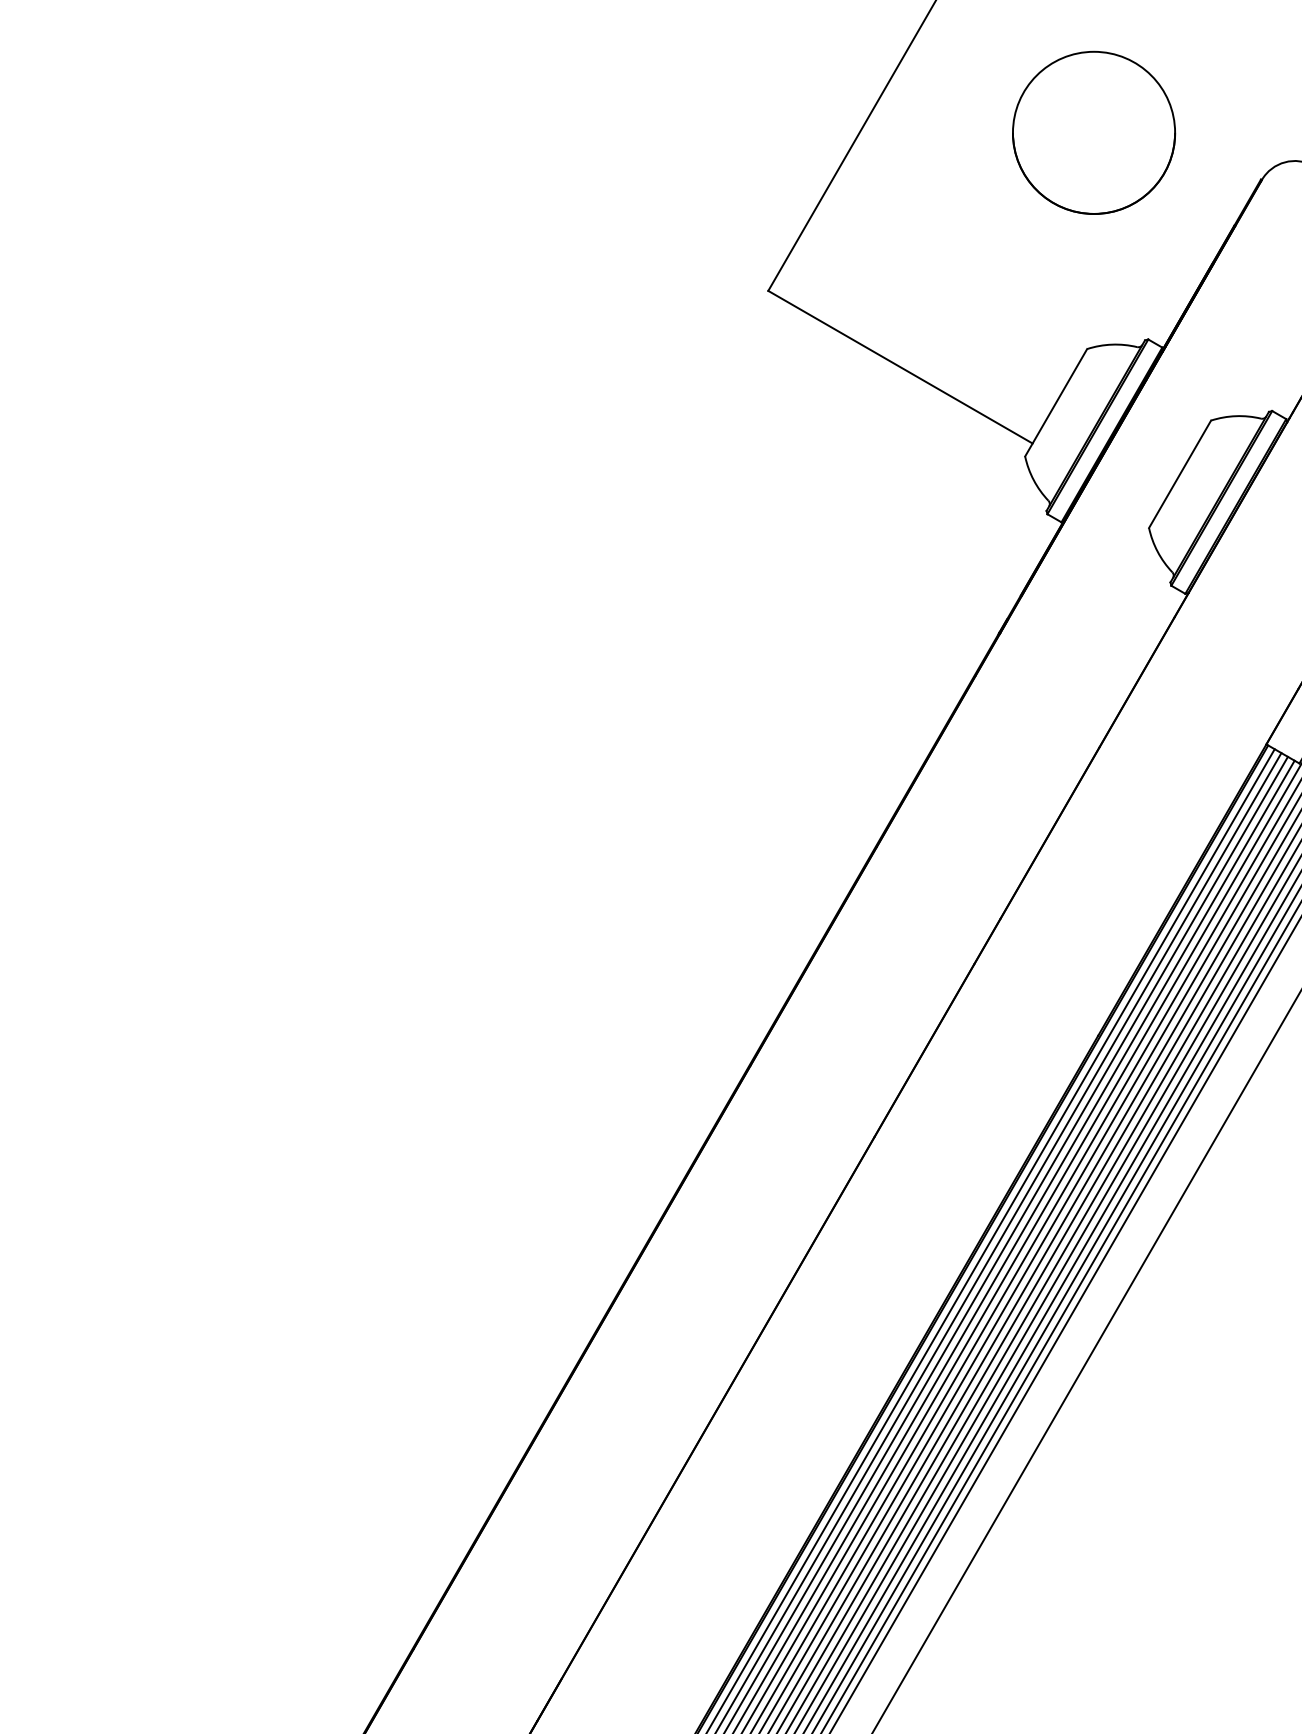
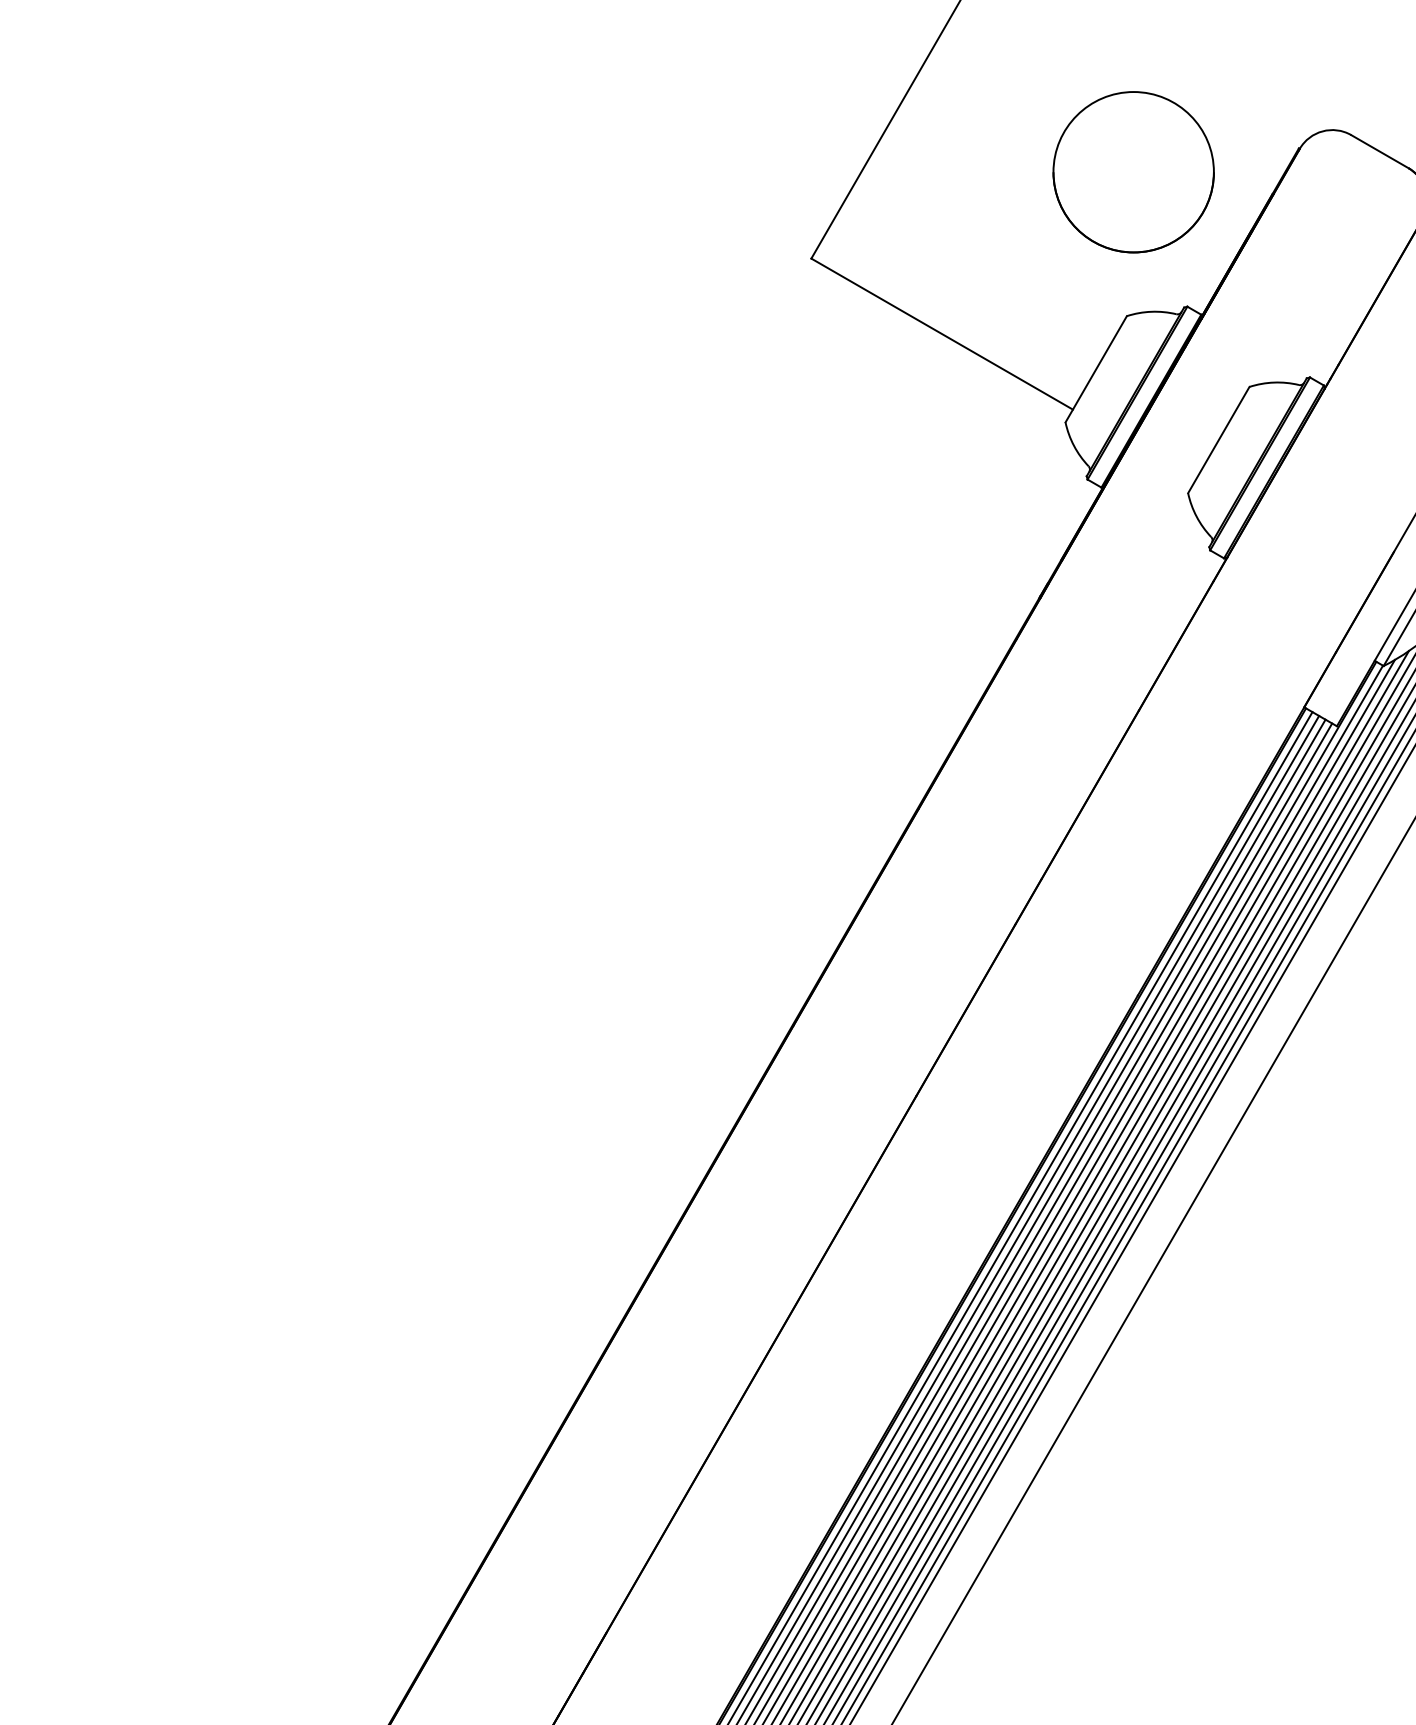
circle: (1093, 133) -> (1133, 172), moved

